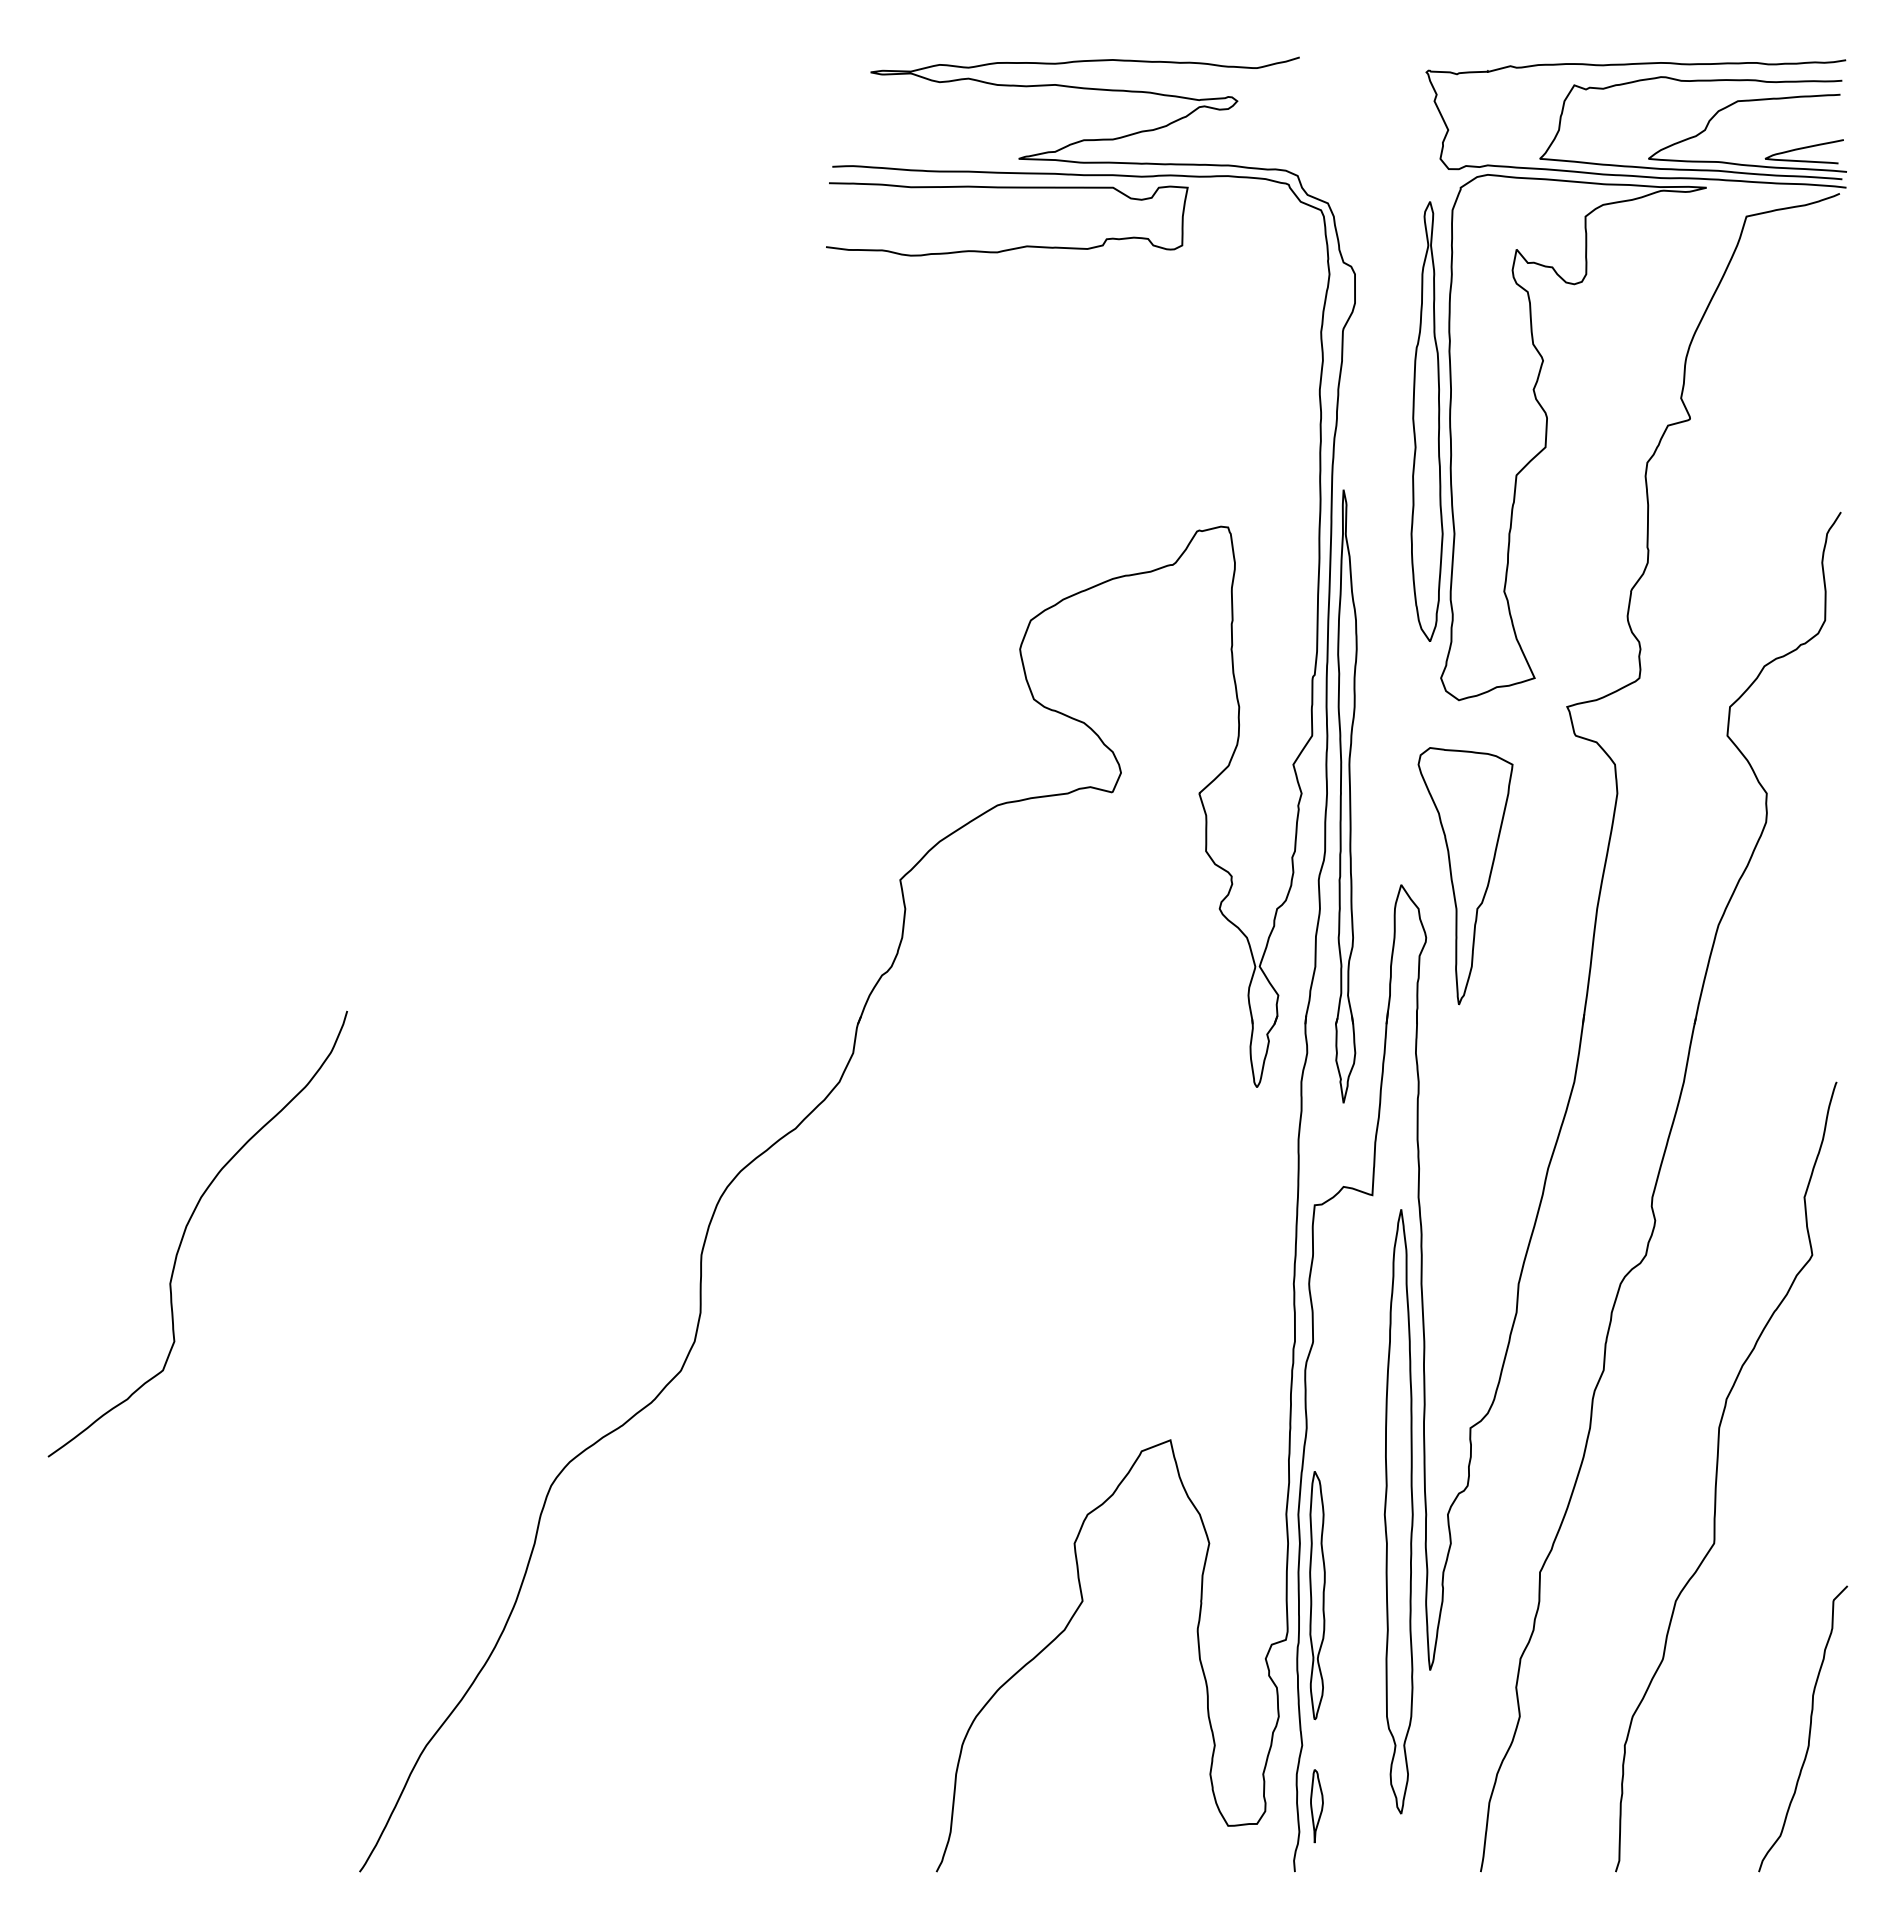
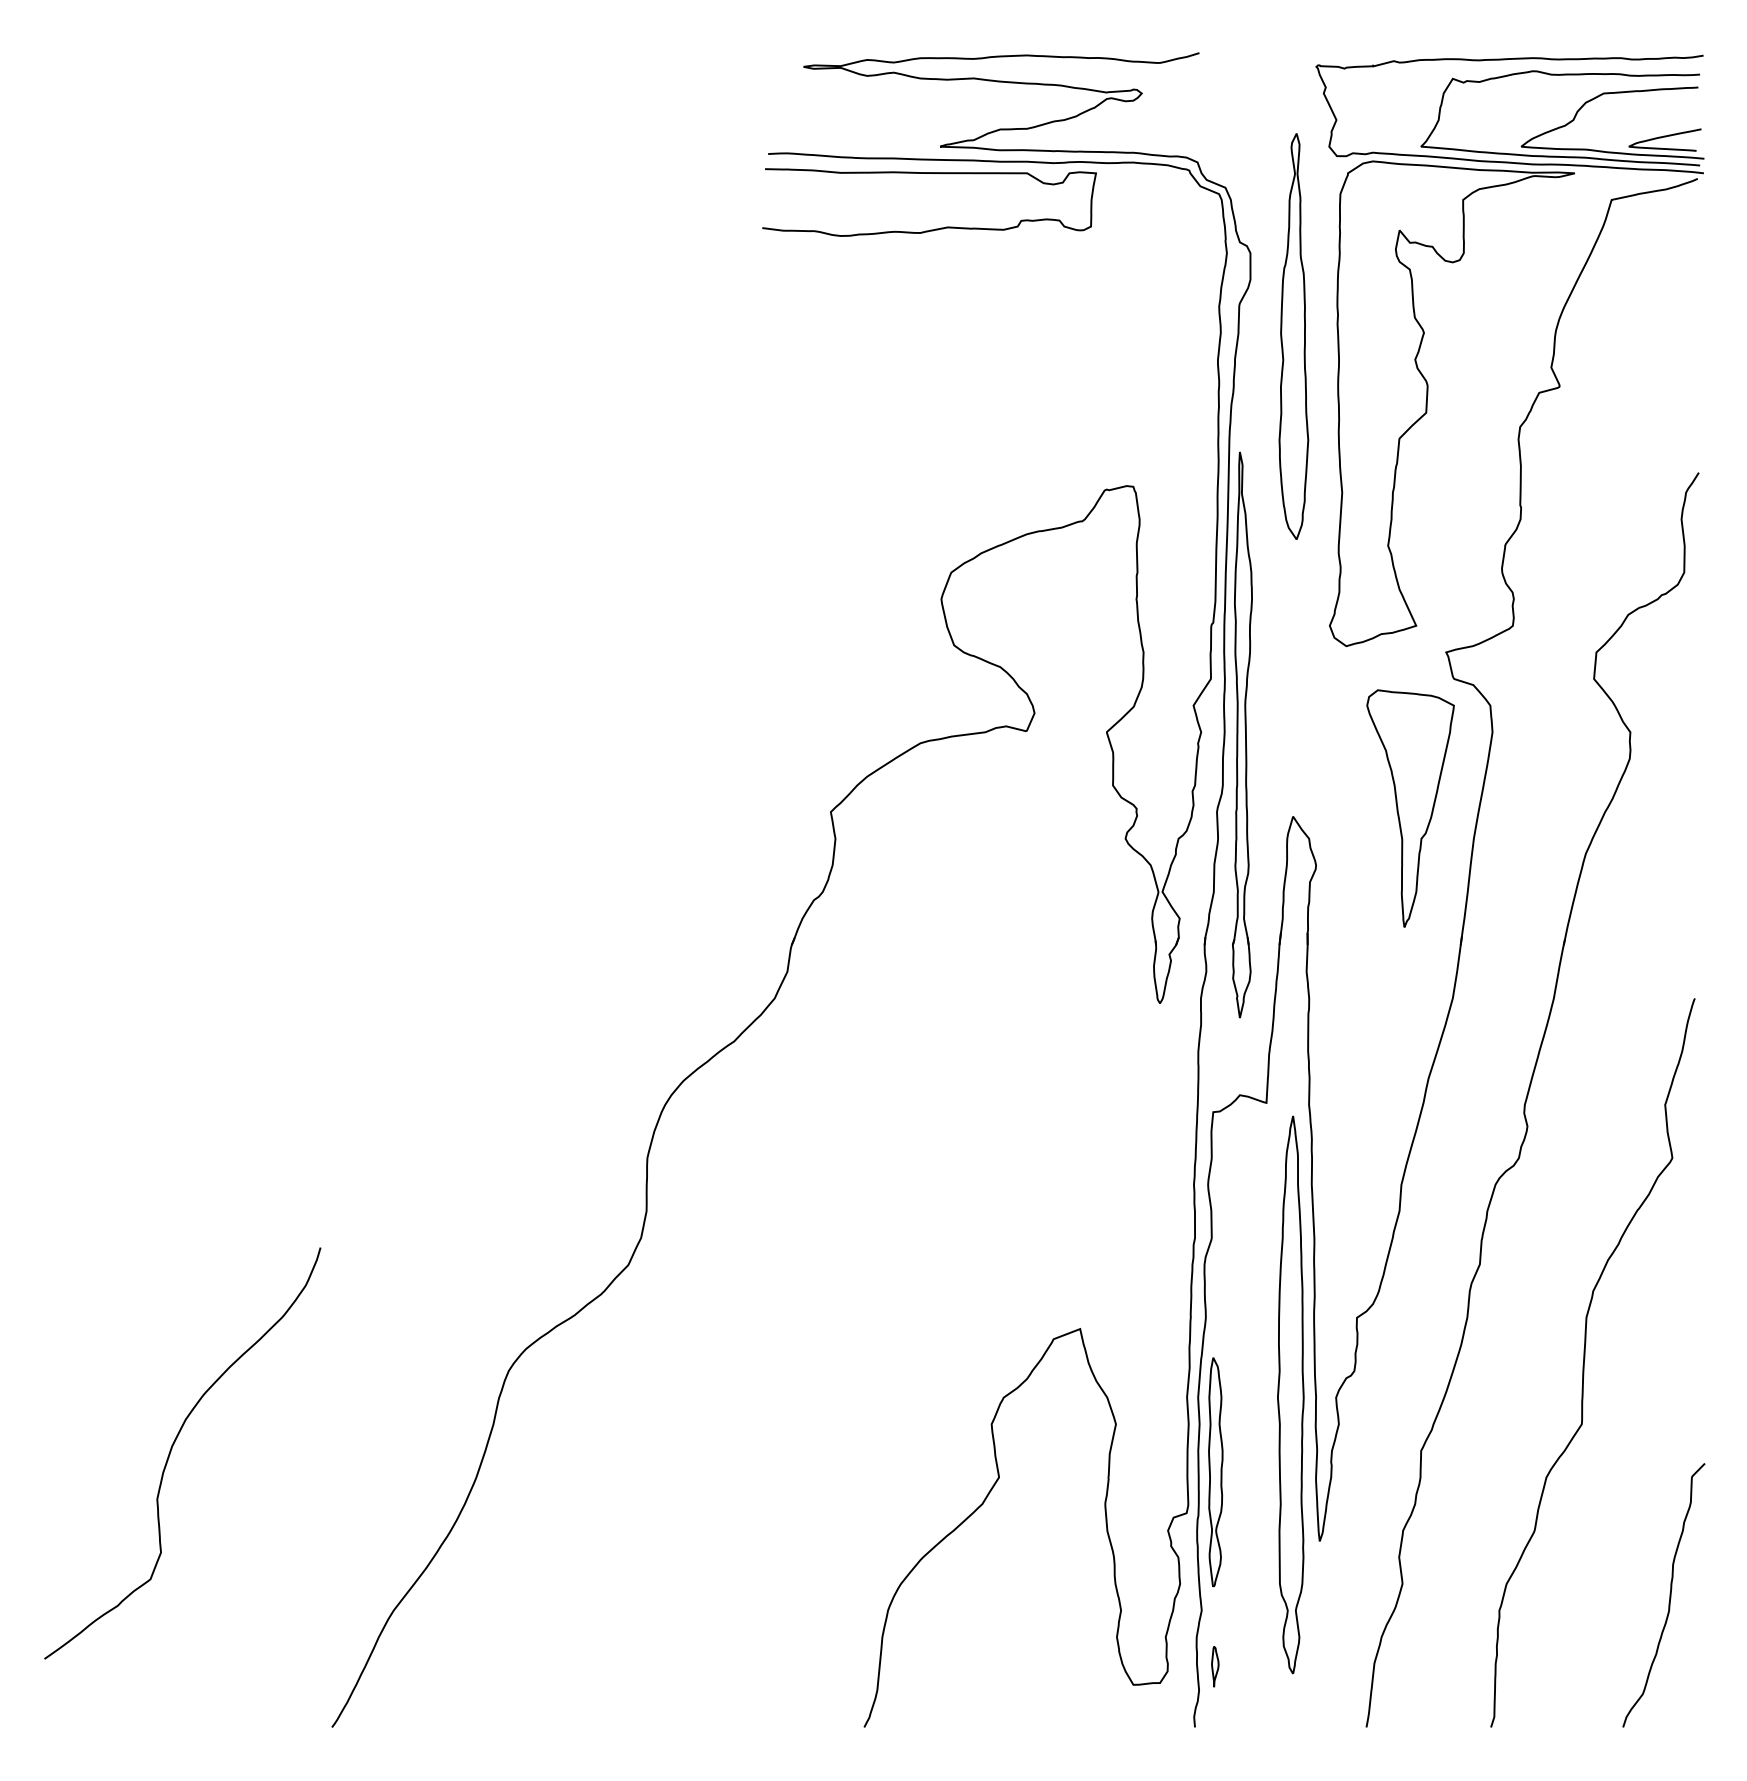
part: (1426, 421) -> (1293, 336), moved
part: (1465, 876) -> (1410, 808), moved
curve: (186, 1229) -> (172, 1449), moved
part: (1316, 1806) -> (1214, 1666), size x0.6

